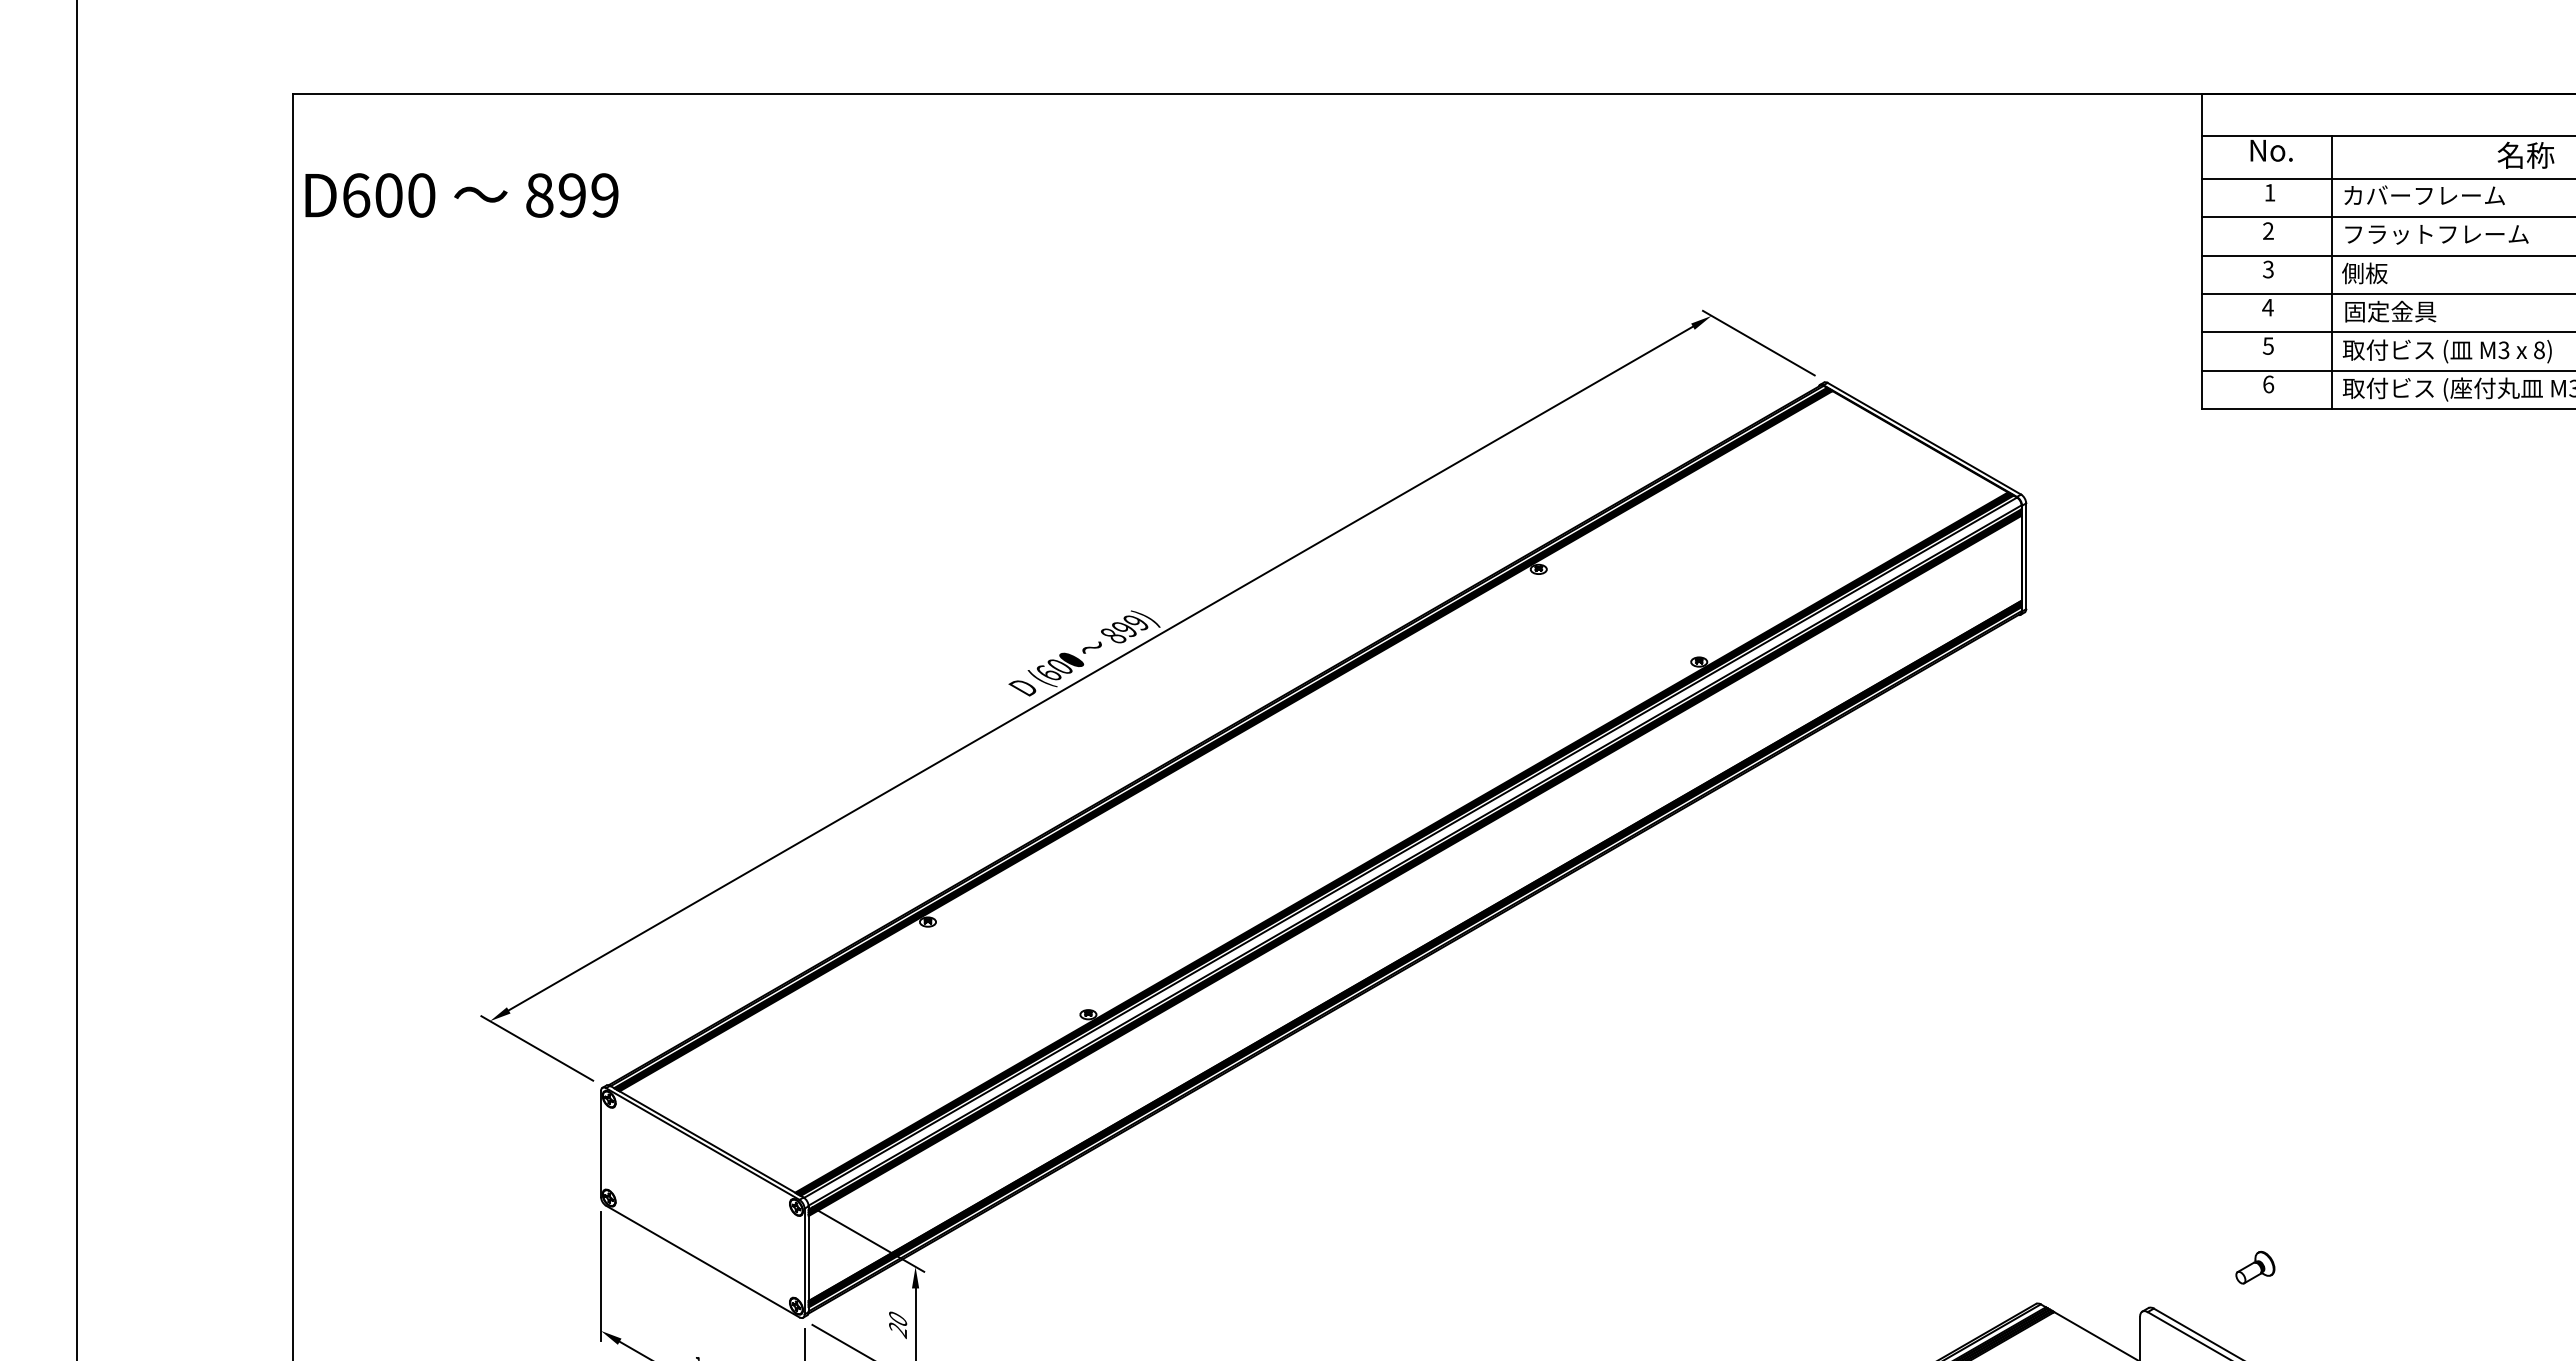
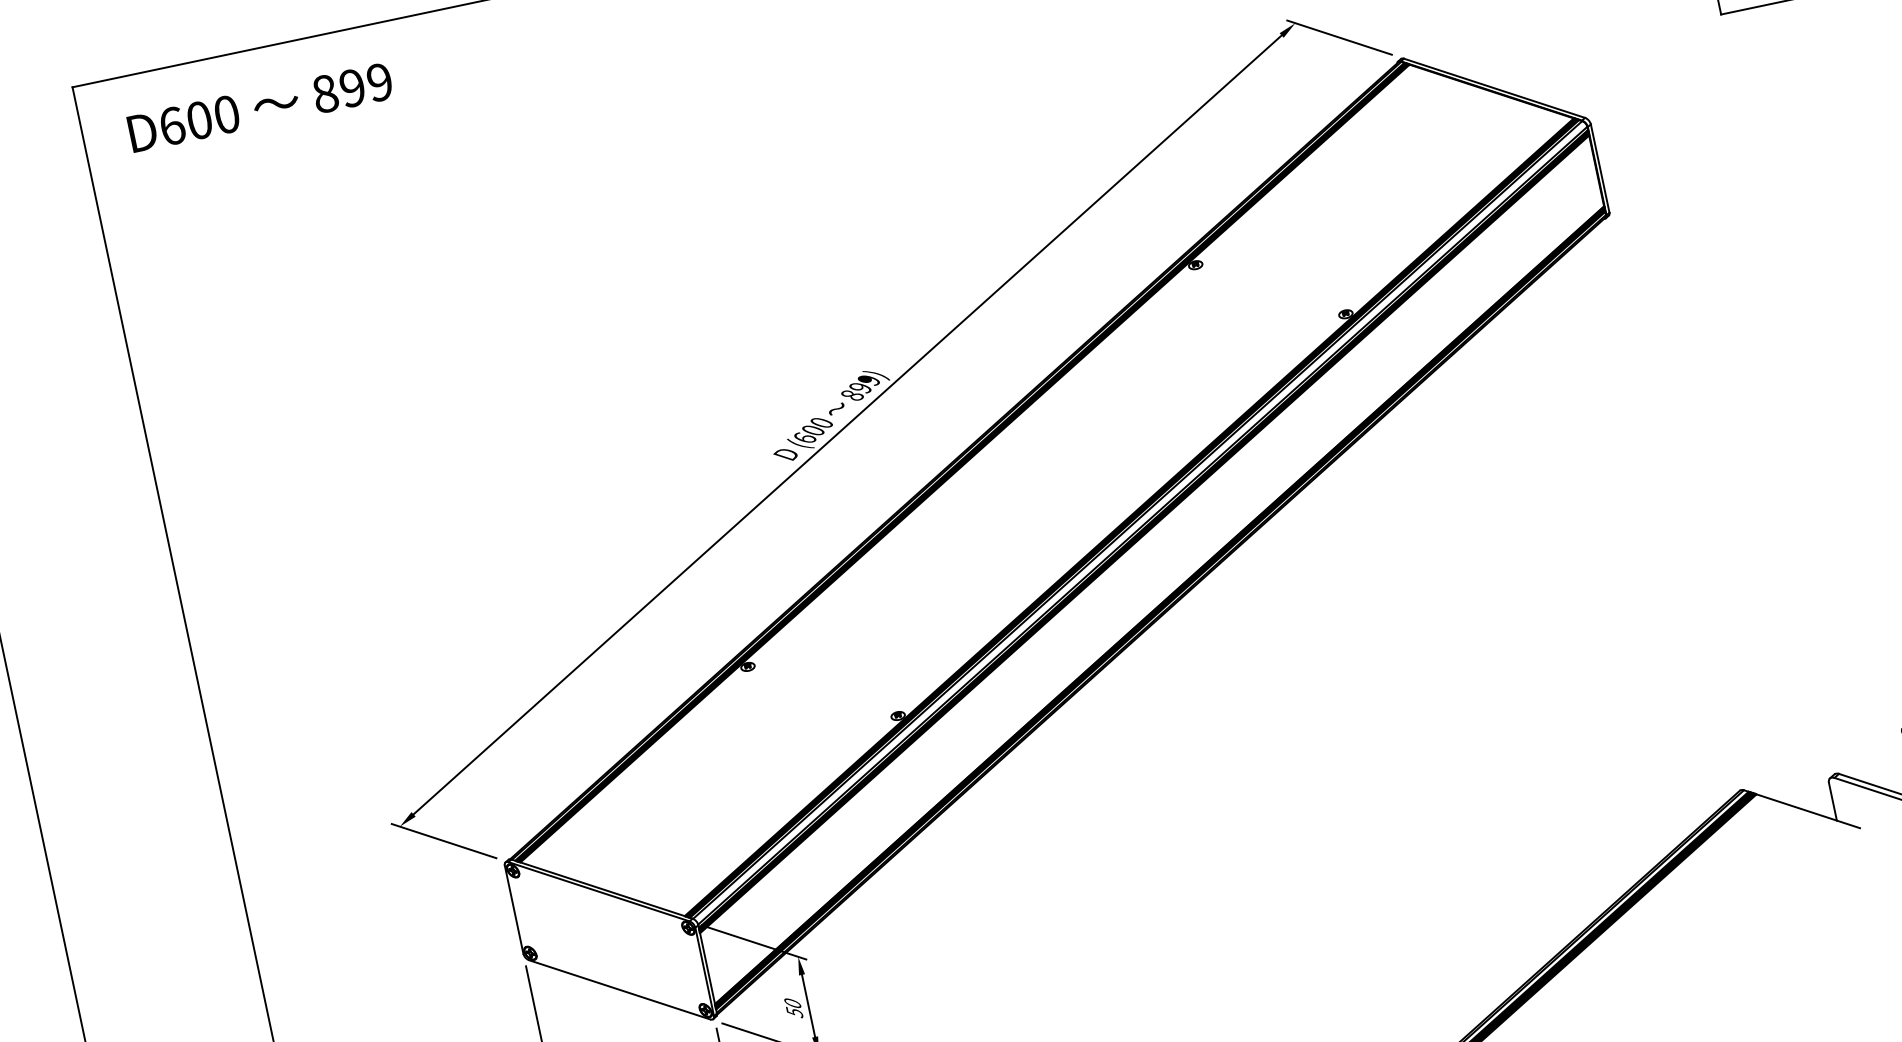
text: (461, 195) -> (260, 107), moved
text: (898, 1330) -> (795, 1012), 20 -> 50

